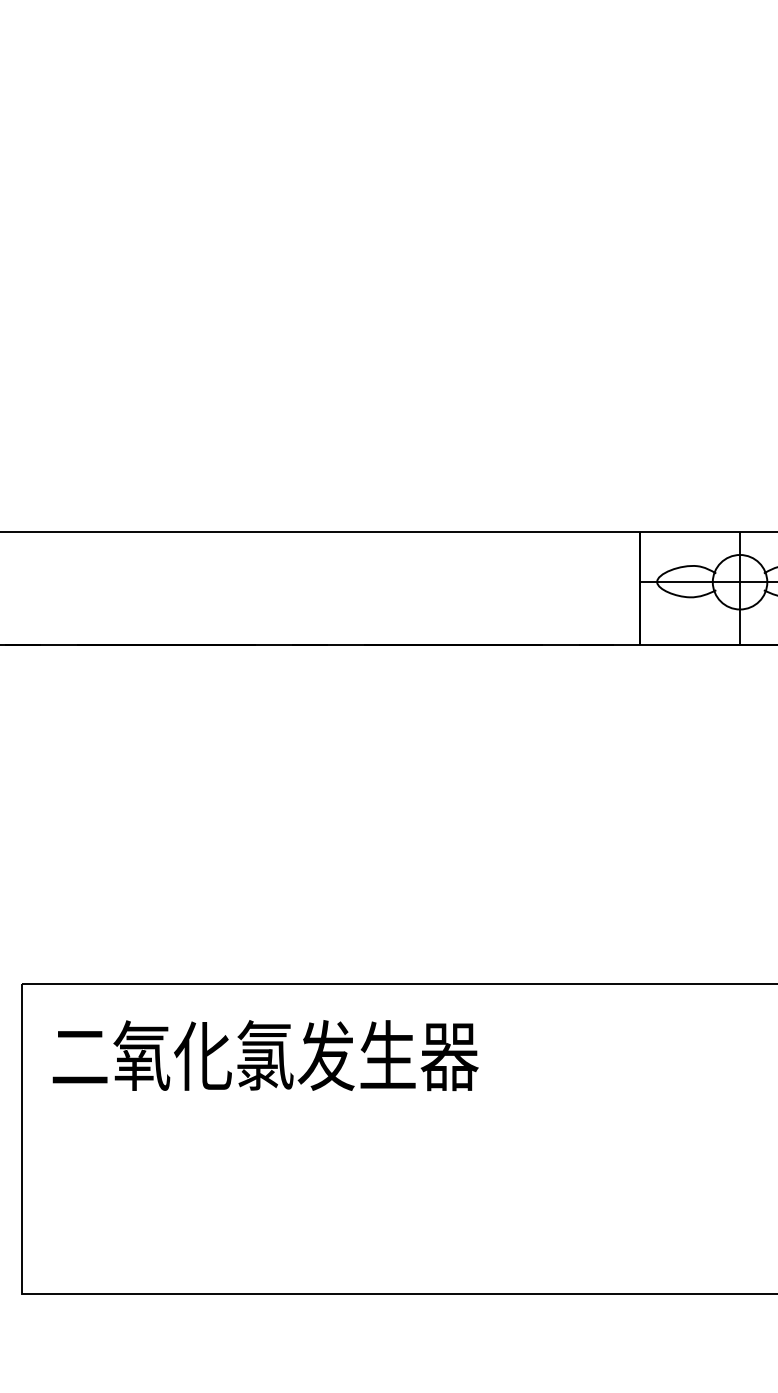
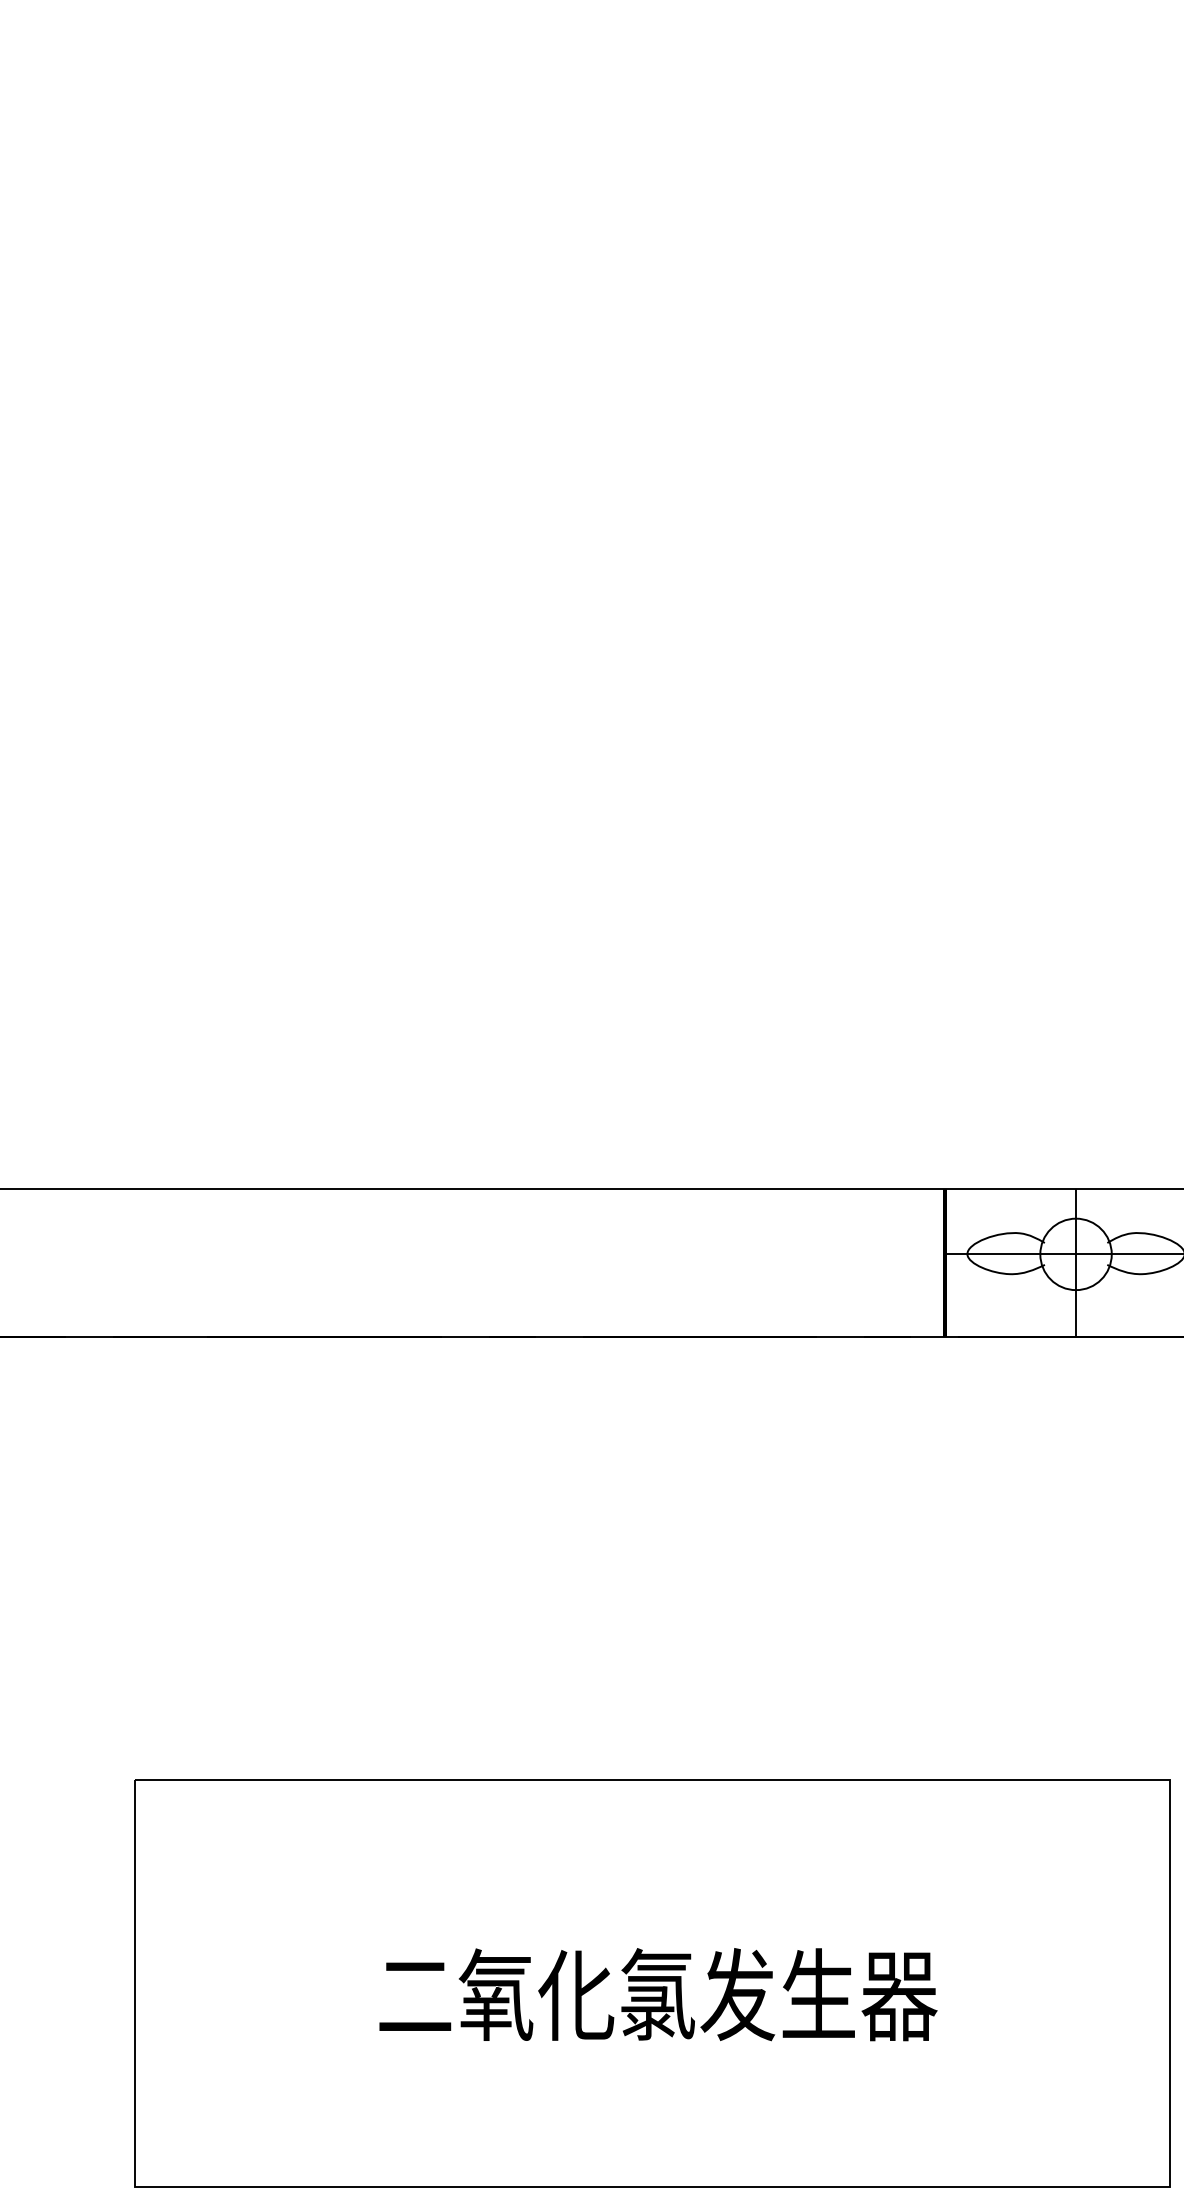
text: (265, 1055) -> (658, 1994), moved

